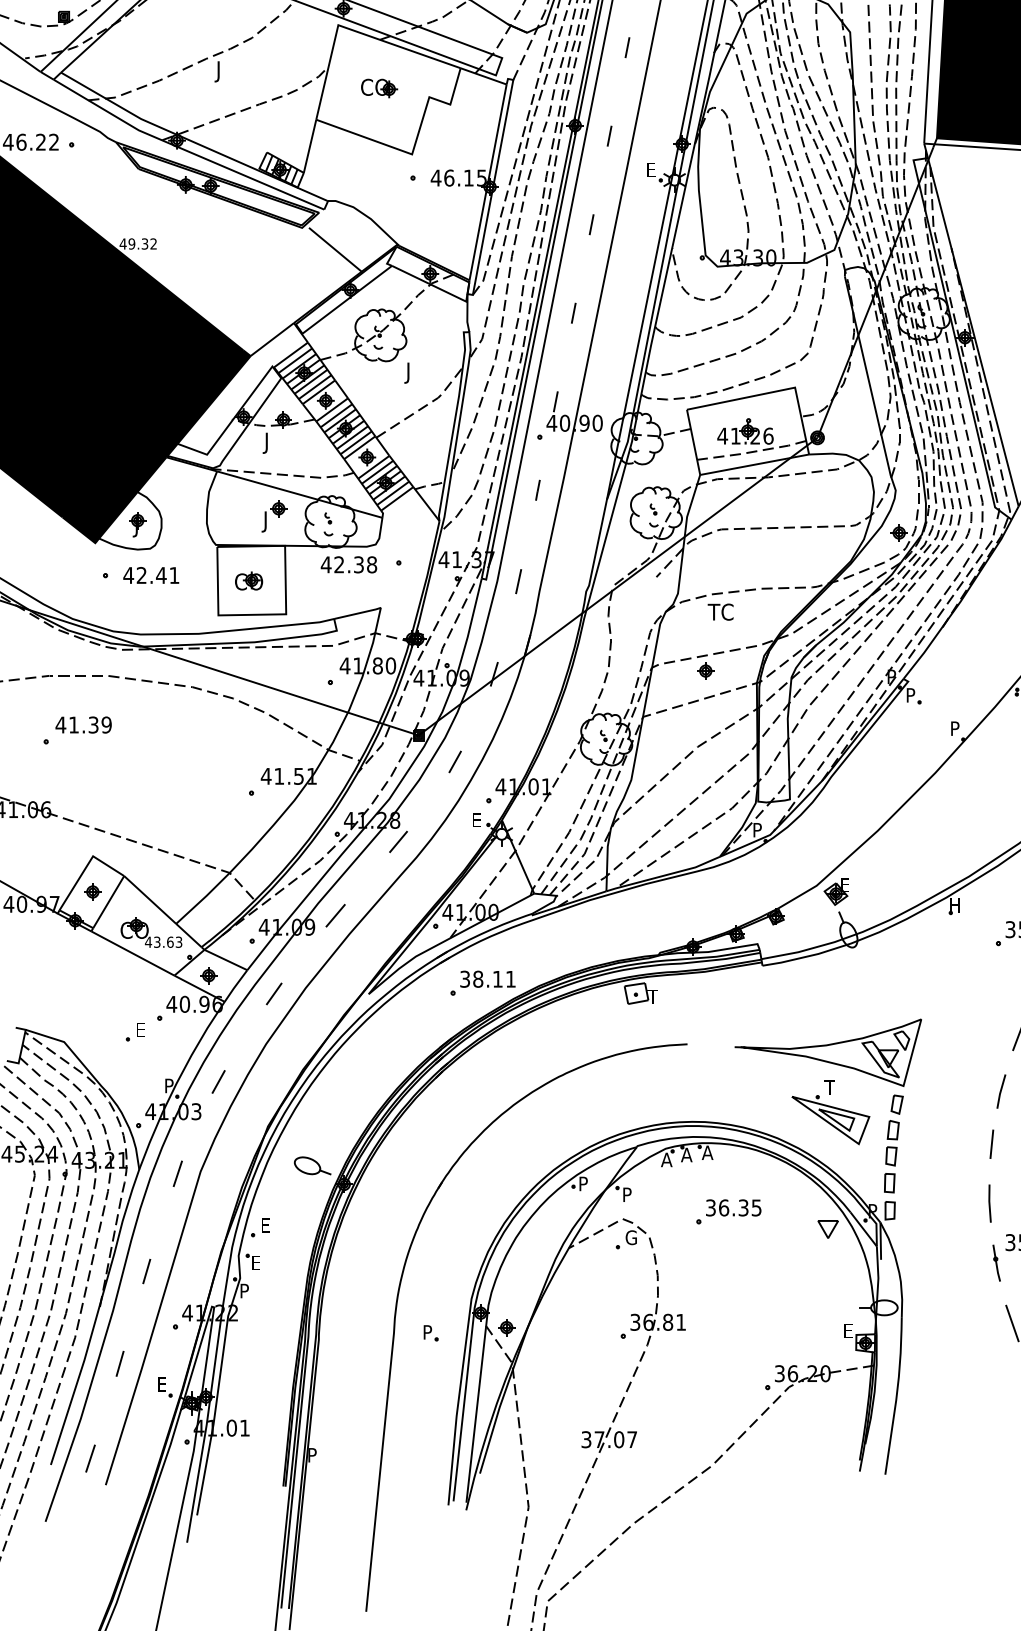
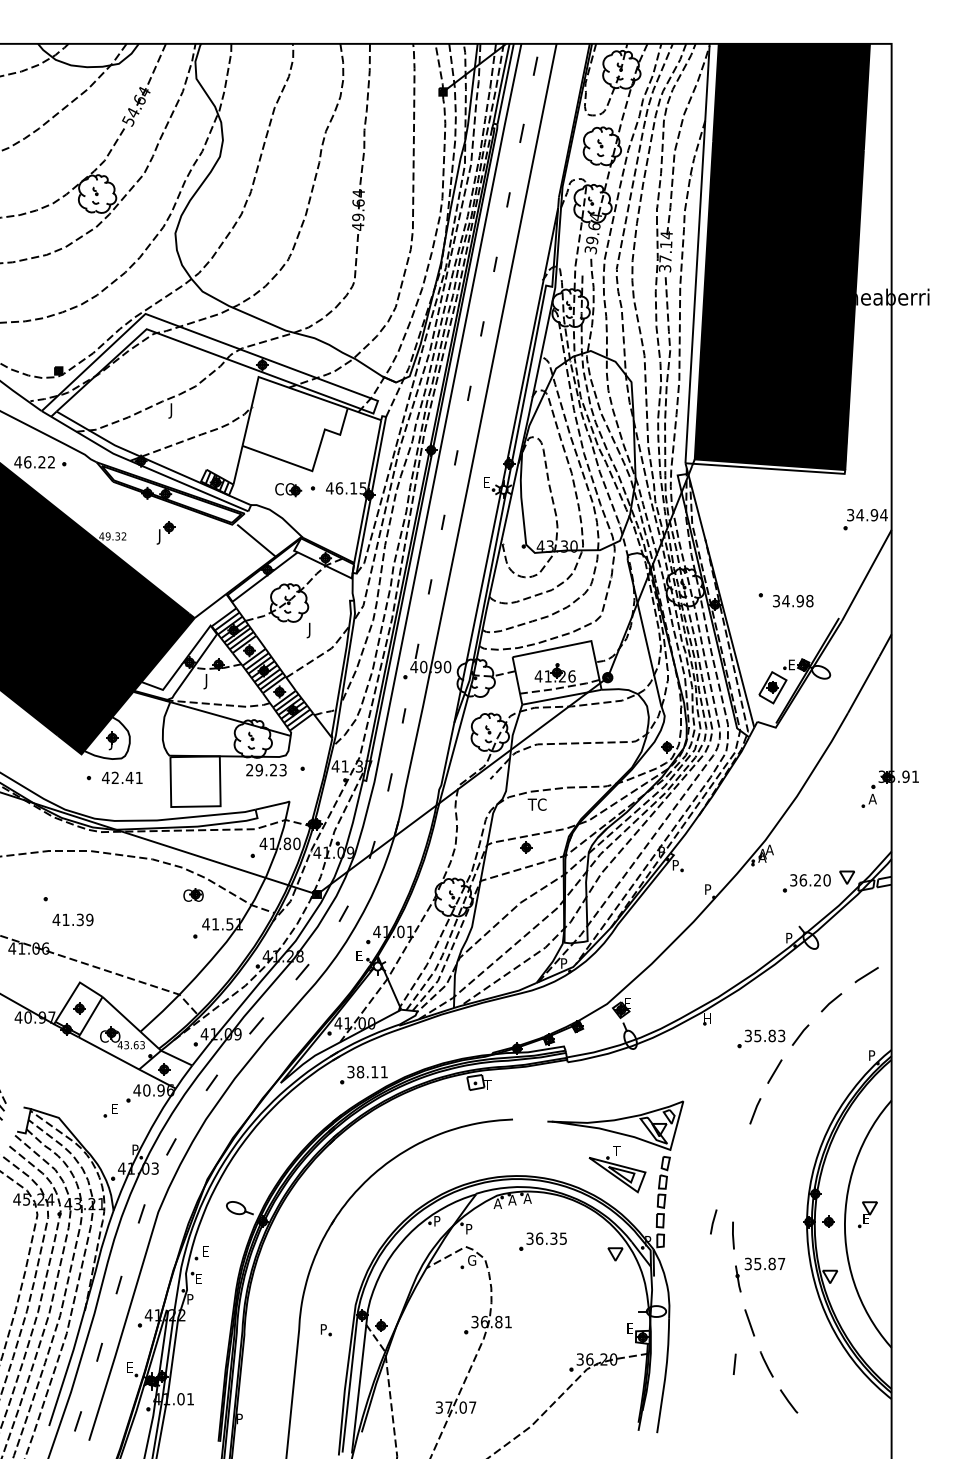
part: (379, 89) -> (288, 490), moved
part: (273, 515) -> (165, 532), moved
text: (347, 565) -> (265, 770), 42.38 -> 29.23
part: (248, 580) -> (193, 894), moved
text: (82, 724) -> (72, 919), moved
line: (1001, 1090) -> (713, 1221), moved
line: (991, 1143) -> (734, 1363), moved

